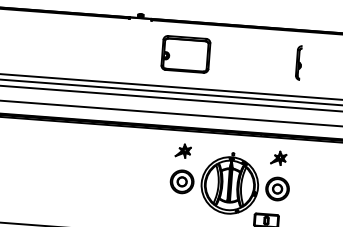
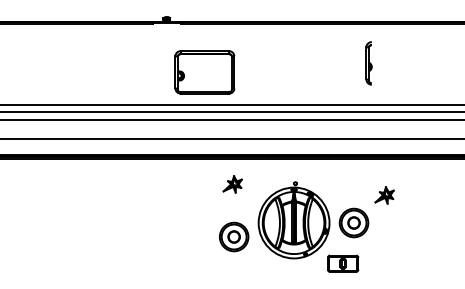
part: (185, 54) -> (204, 72), moved
part: (278, 158) -> (384, 195), moved
part: (182, 181) -> (234, 236), moved

